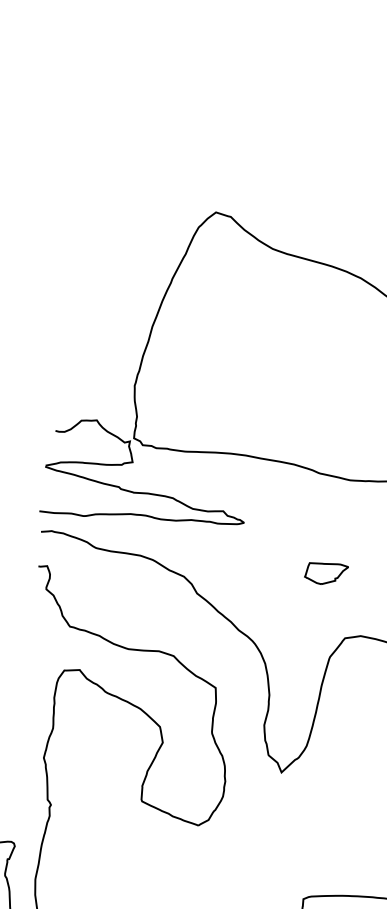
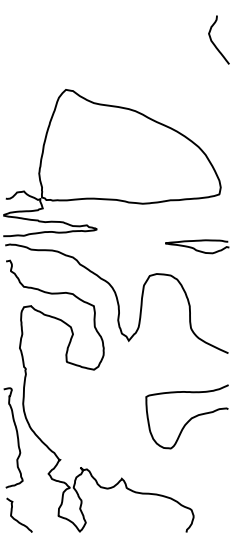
part: (326, 573) -> (137, 247), removed

